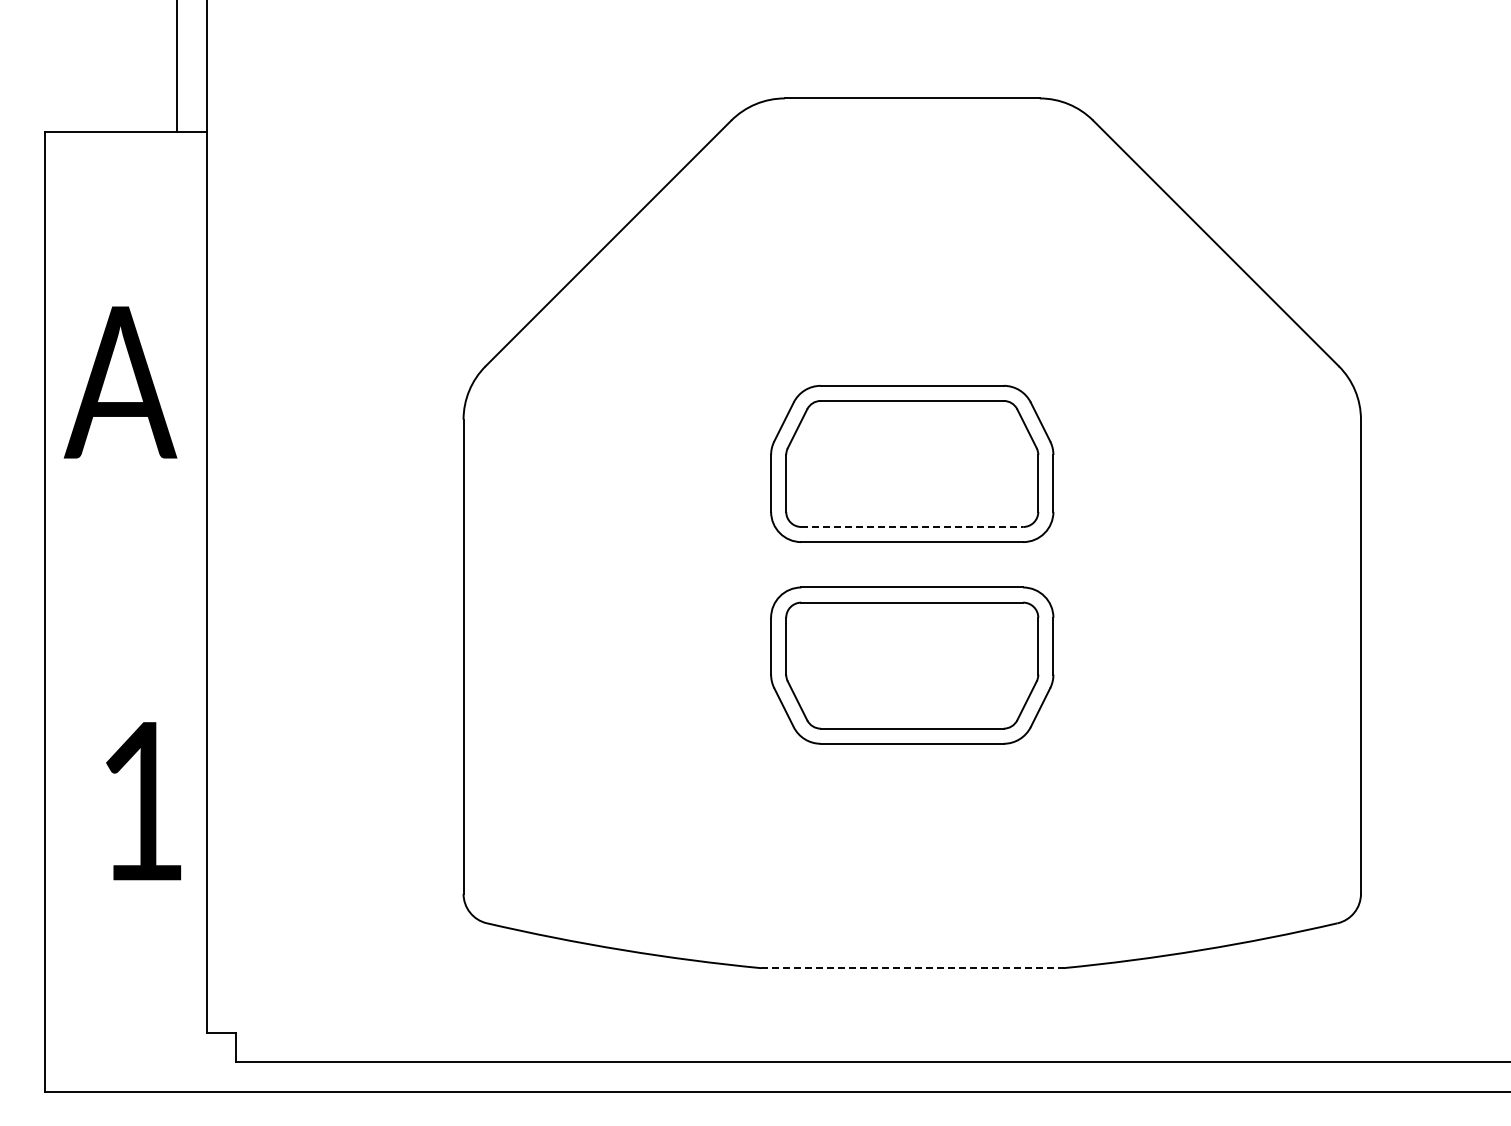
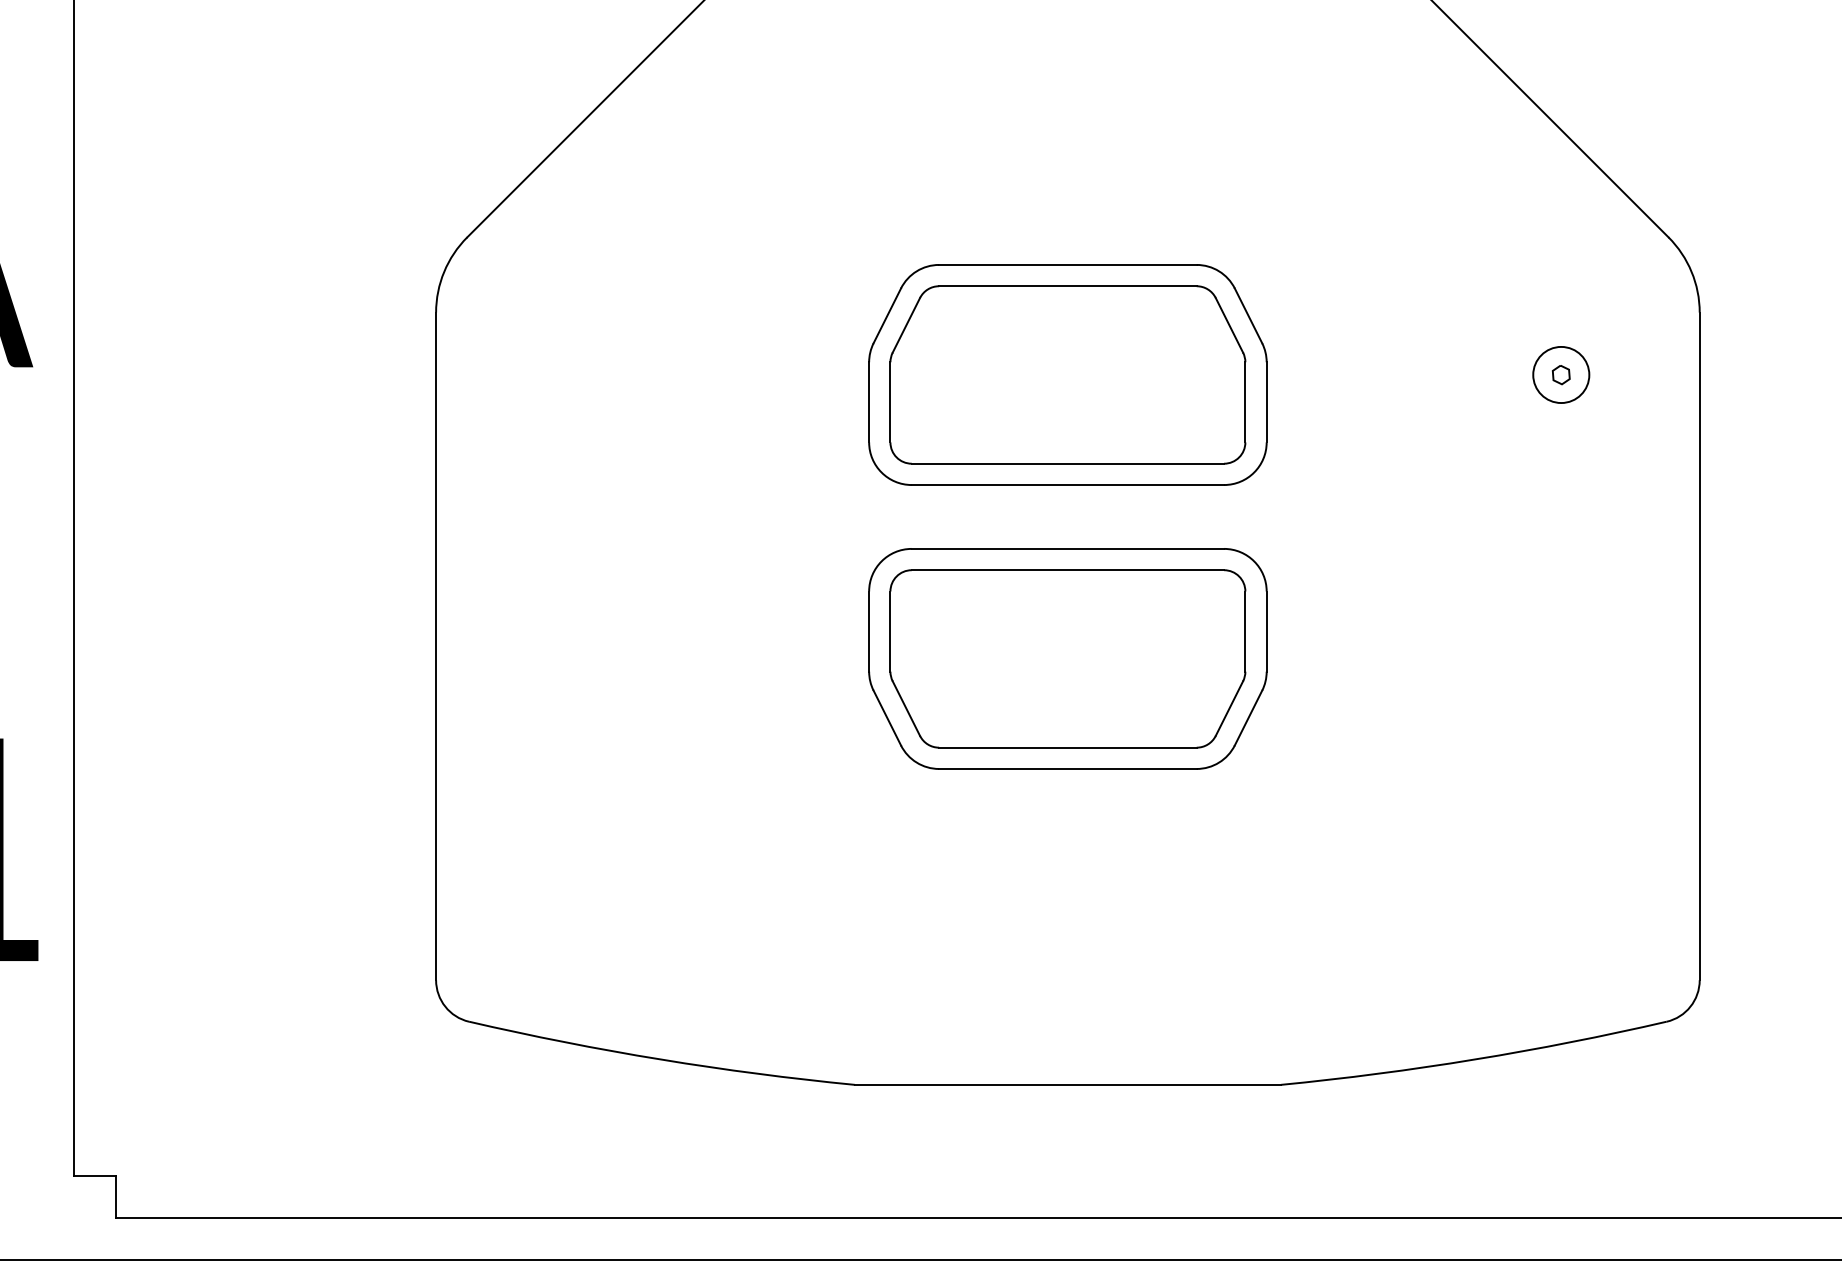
part: (1262, 463) -> (1561, 374), added
line: (912, 527) -> (1068, 464), dashed -> solid
line: (912, 968) -> (1068, 1085), dashed -> solid

